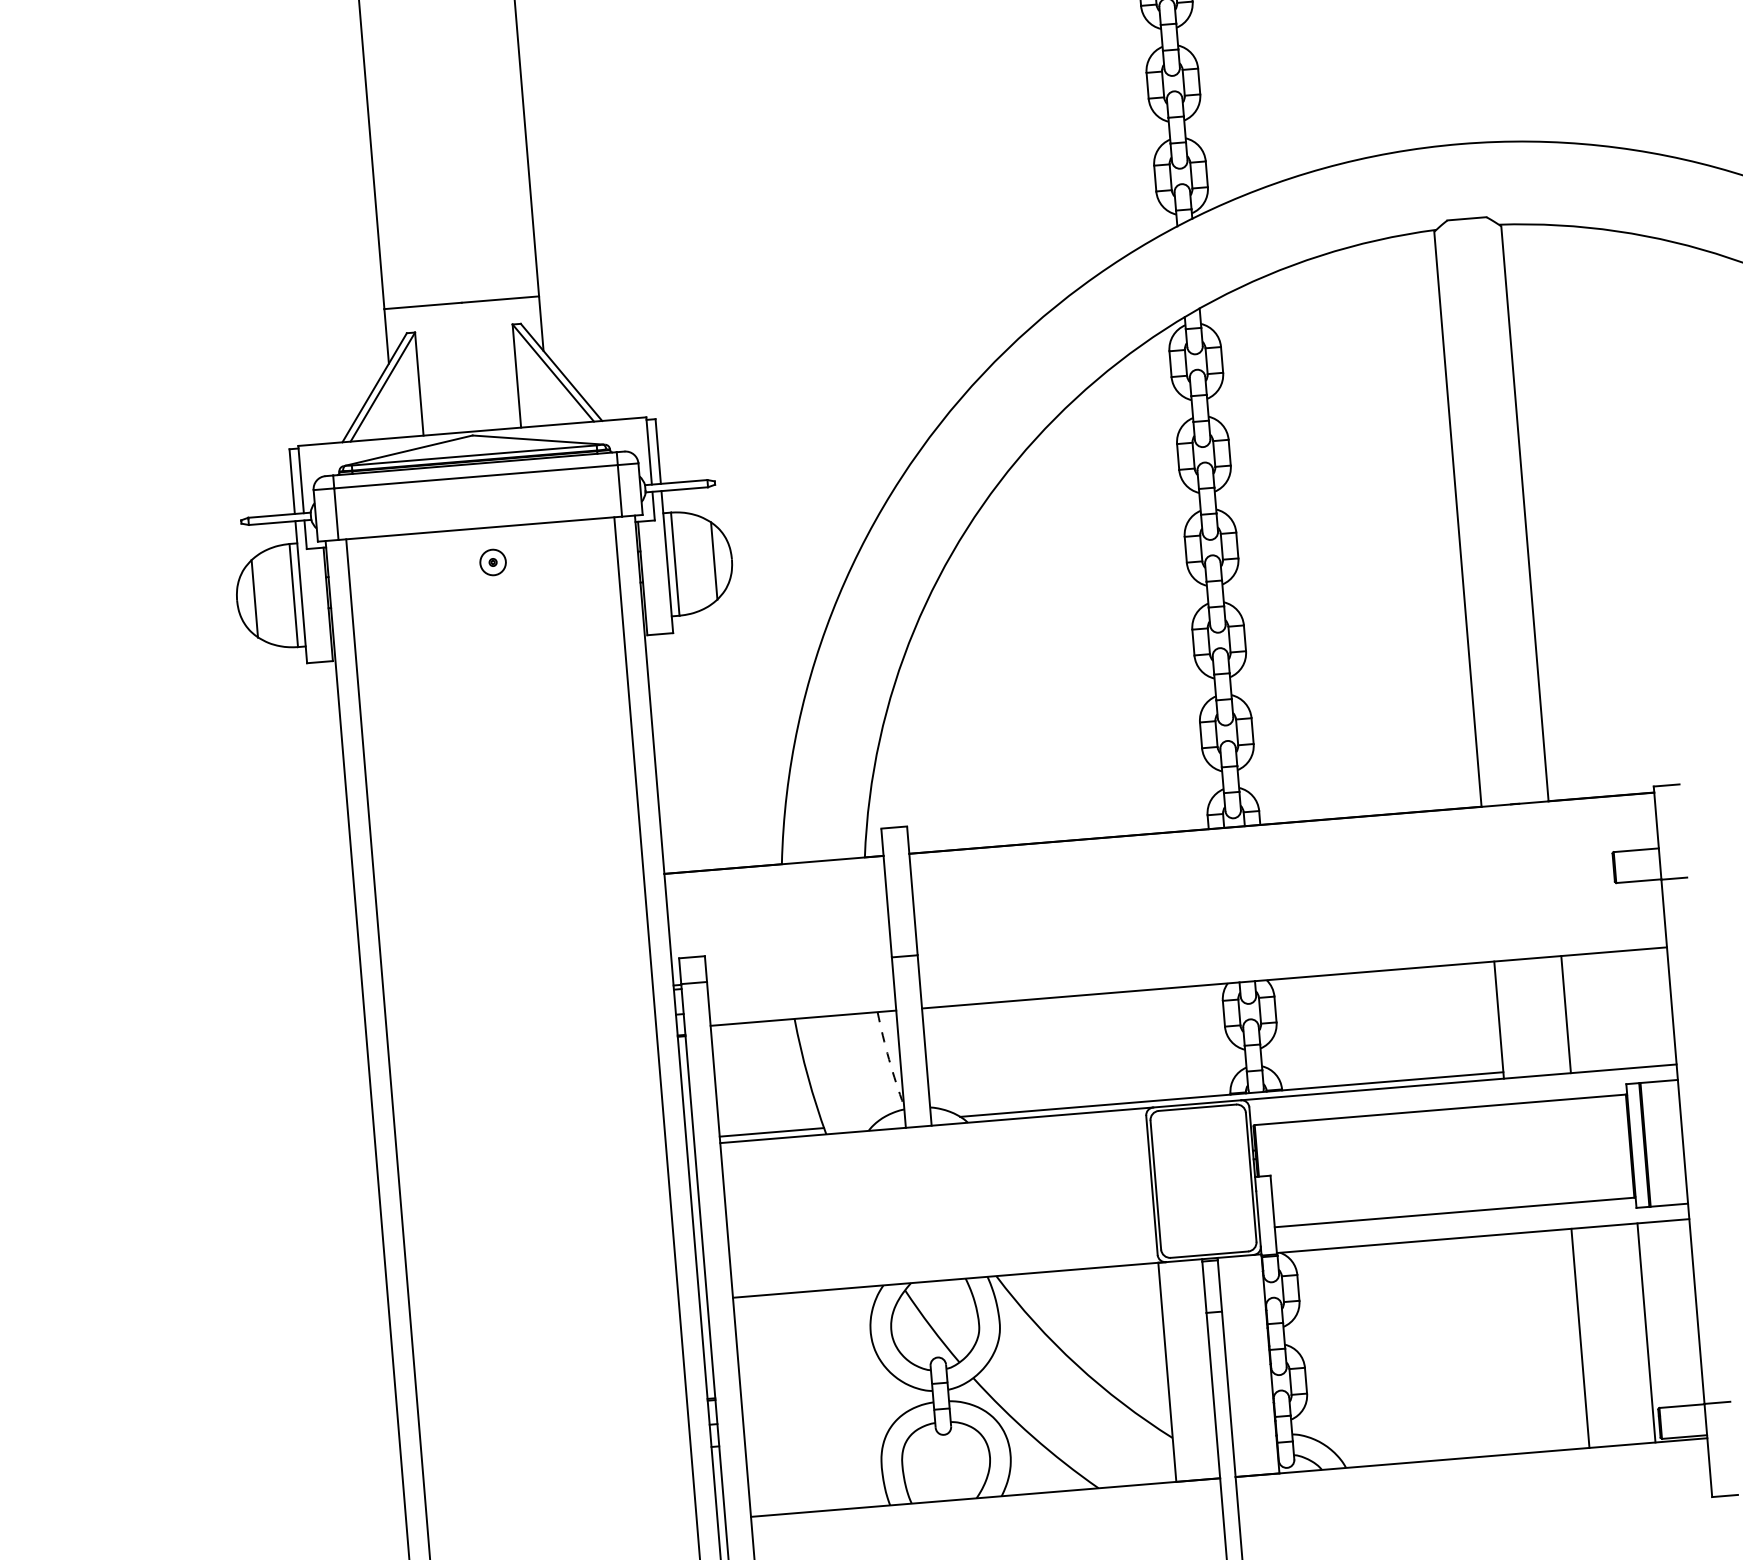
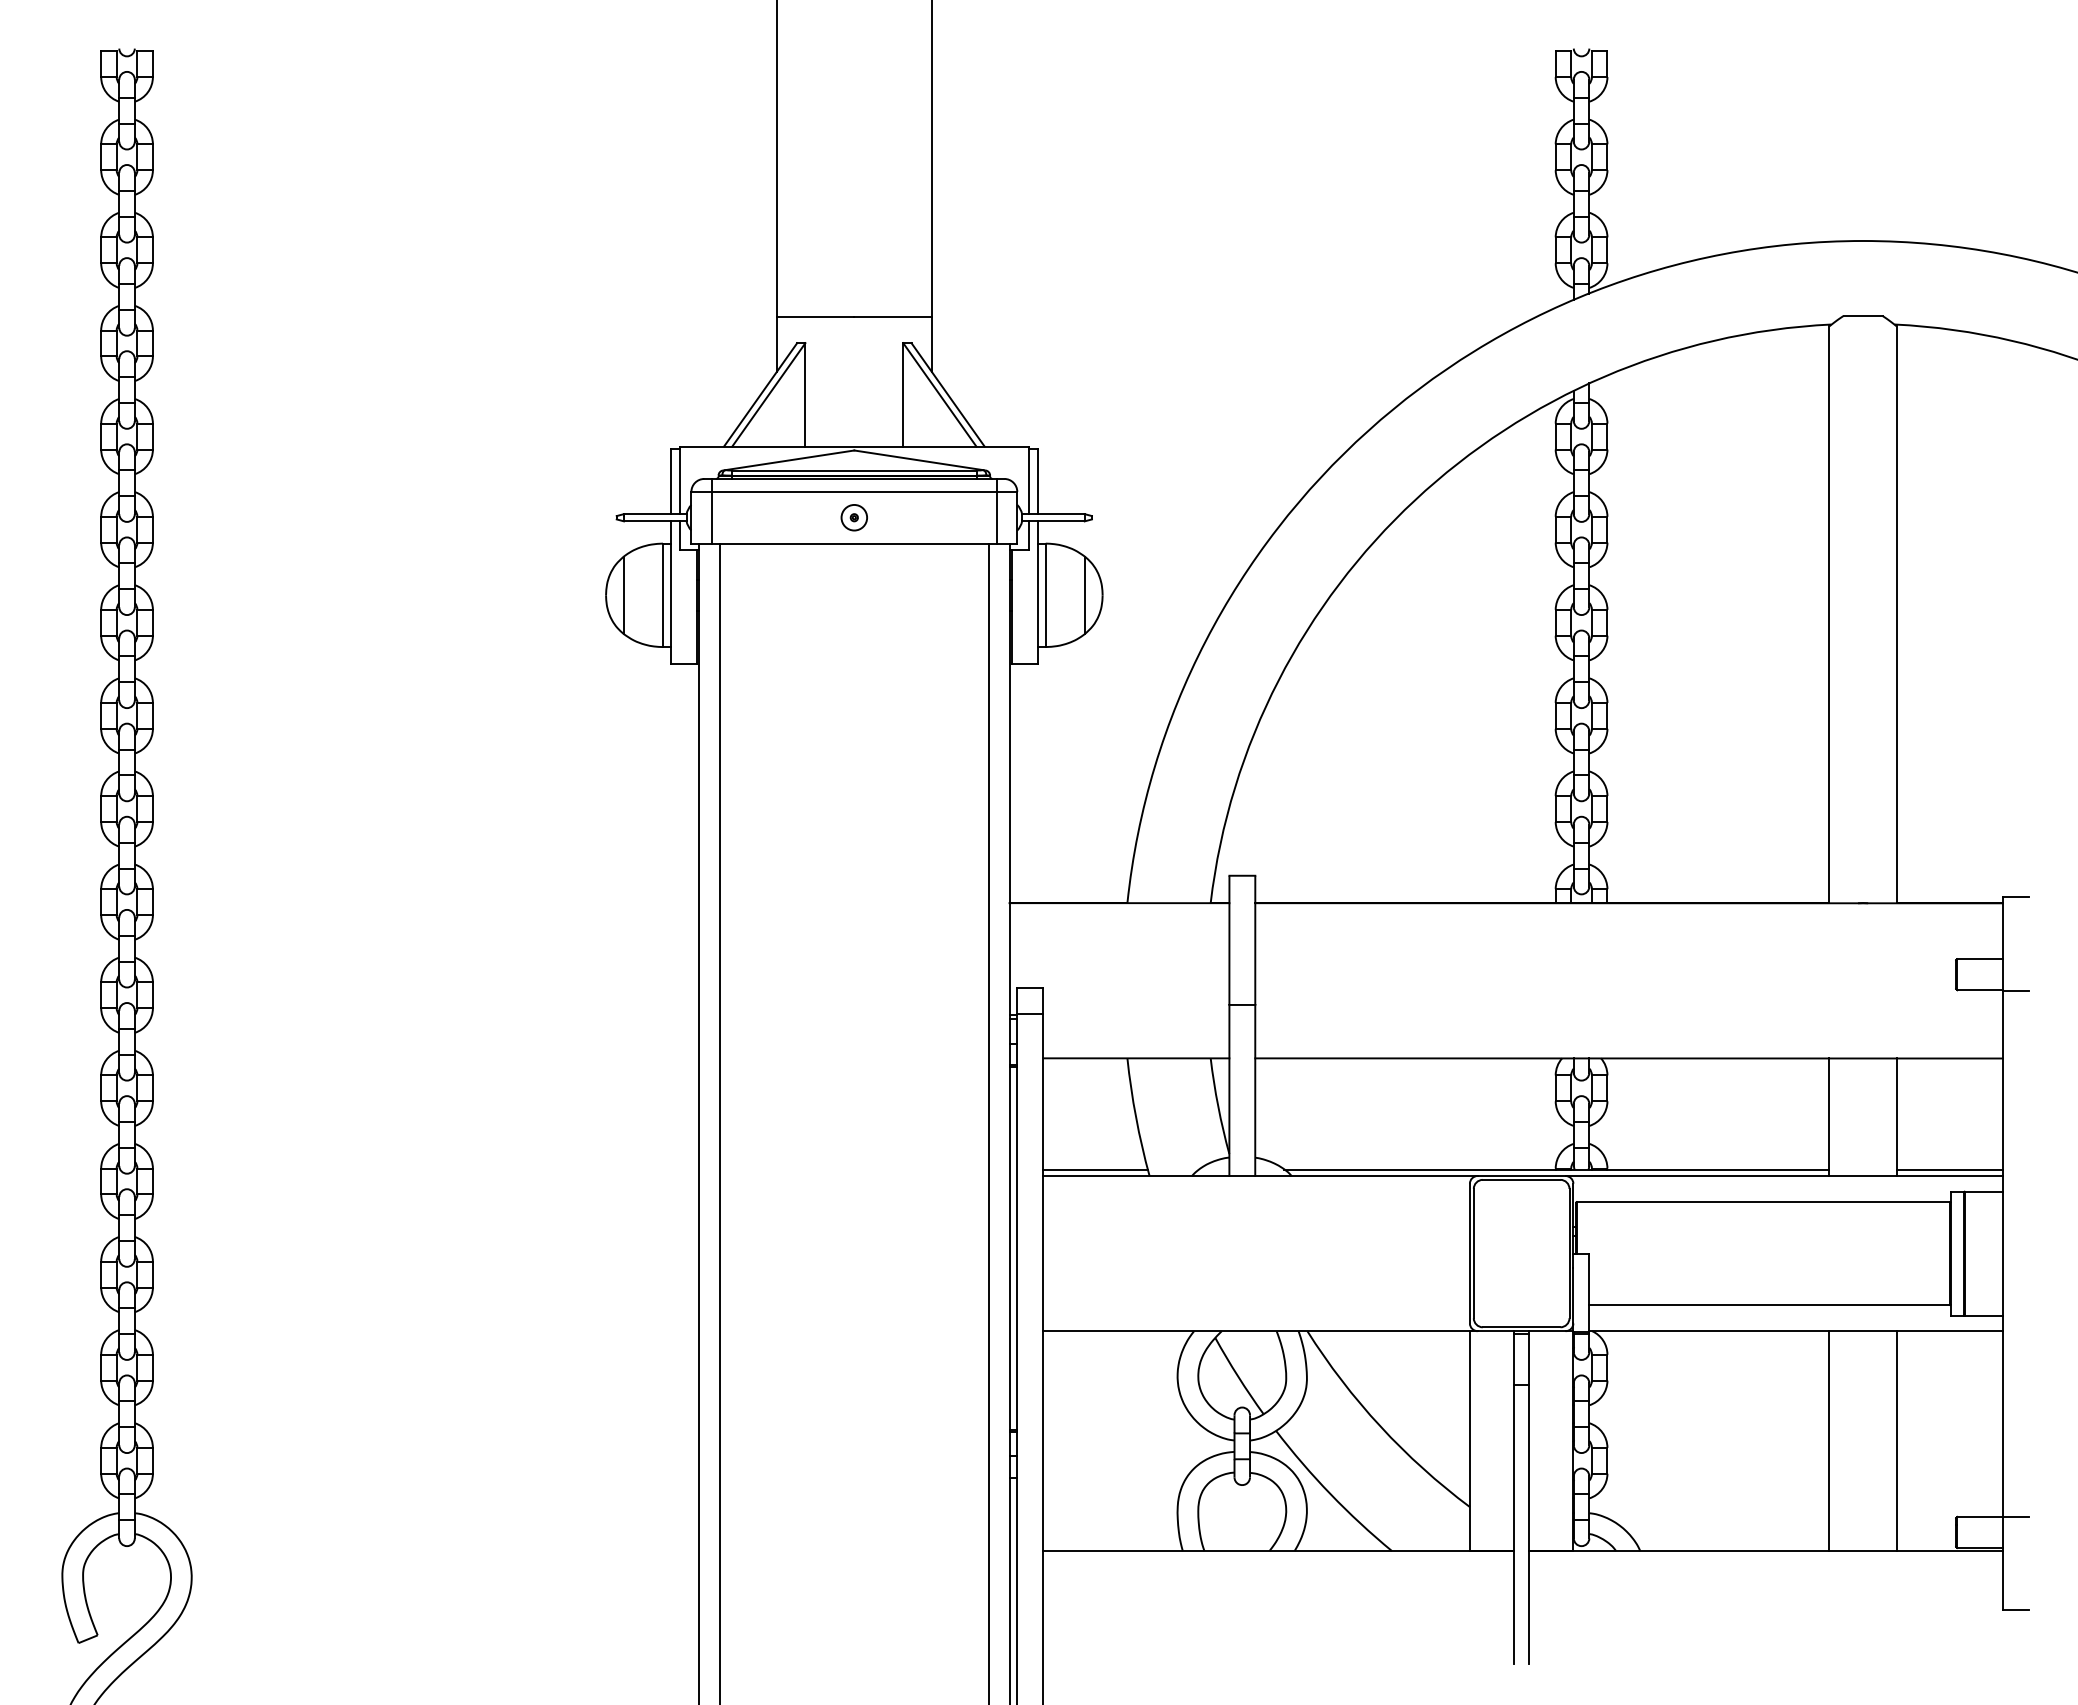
part: (492, 562) -> (853, 517), moved
arc: (889, 1059) -> (1218, 1106), dashed -> solid
line: (1623, 1062) -> (1949, 1169), added
line: (1646, 1333) -> (1896, 1441), moved
line: (1580, 1338) -> (1829, 1441), moved

